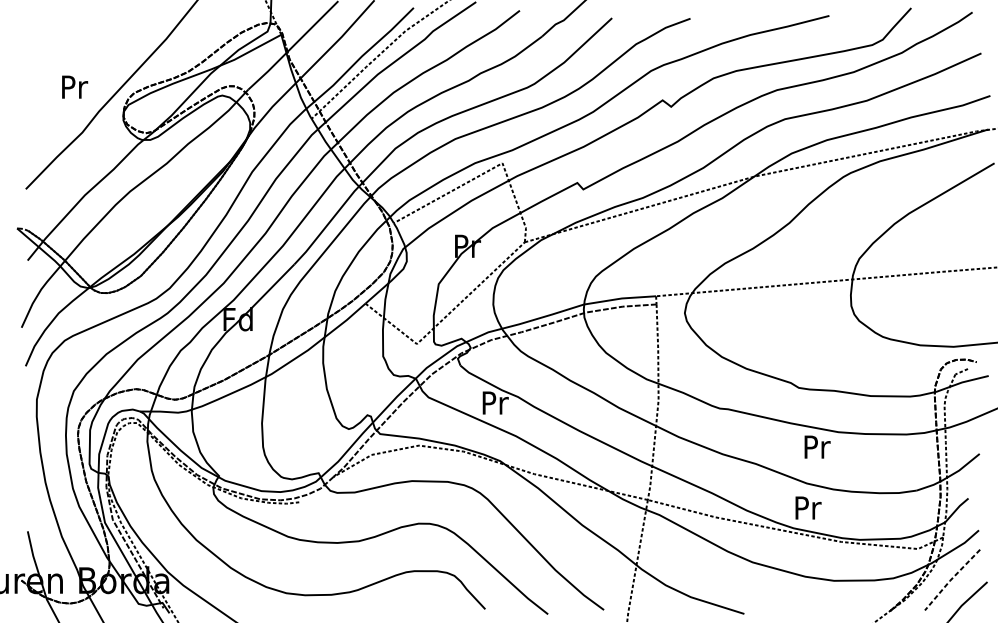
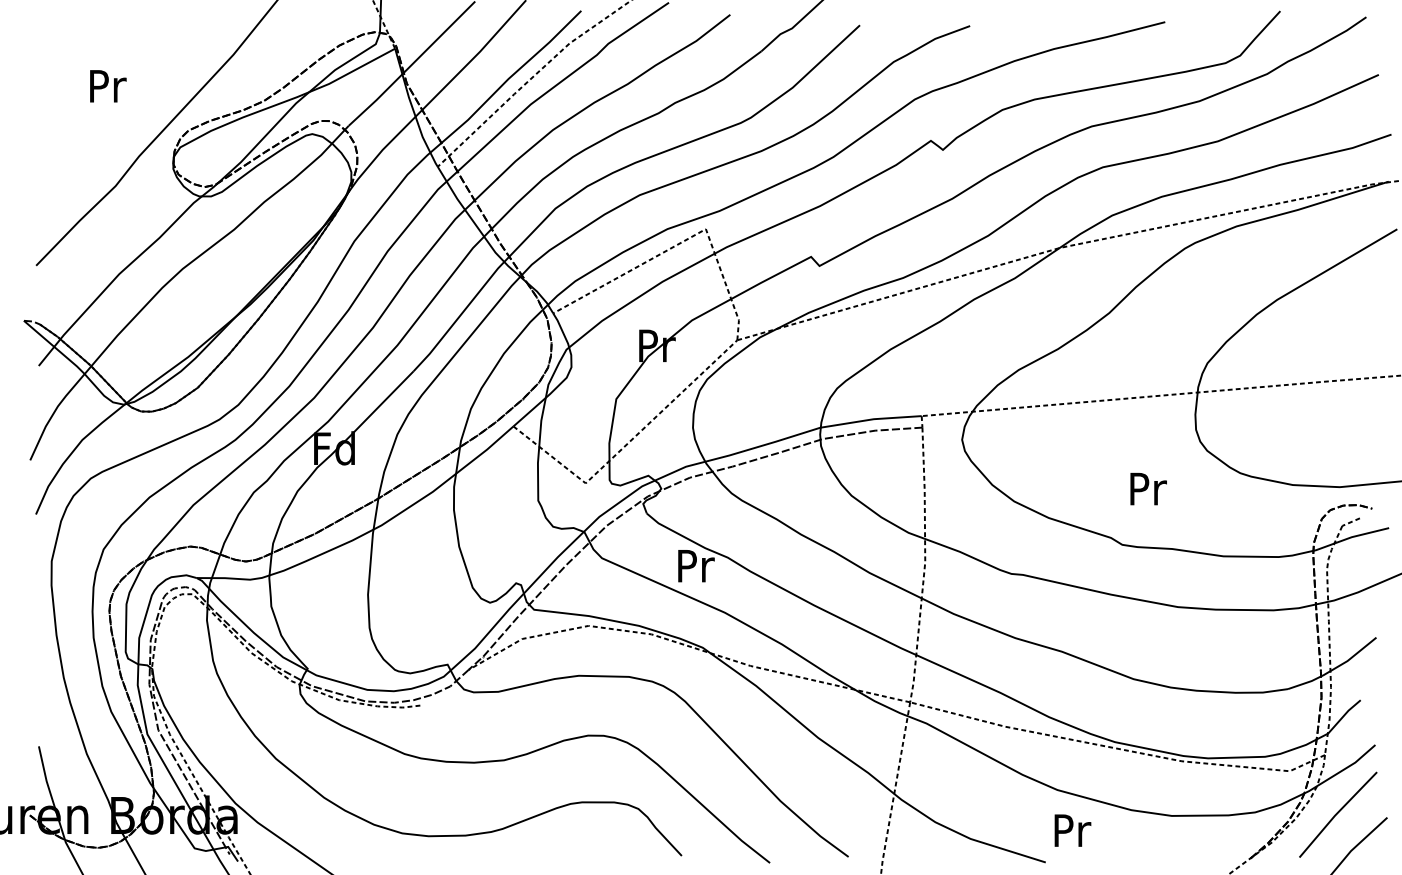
text: (75, 87) -> (108, 86), moved
text: (817, 447) -> (1148, 489), moved
text: (808, 507) -> (1072, 830), moved
line: (951, 579) -> (1336, 814), dashed -> solid

